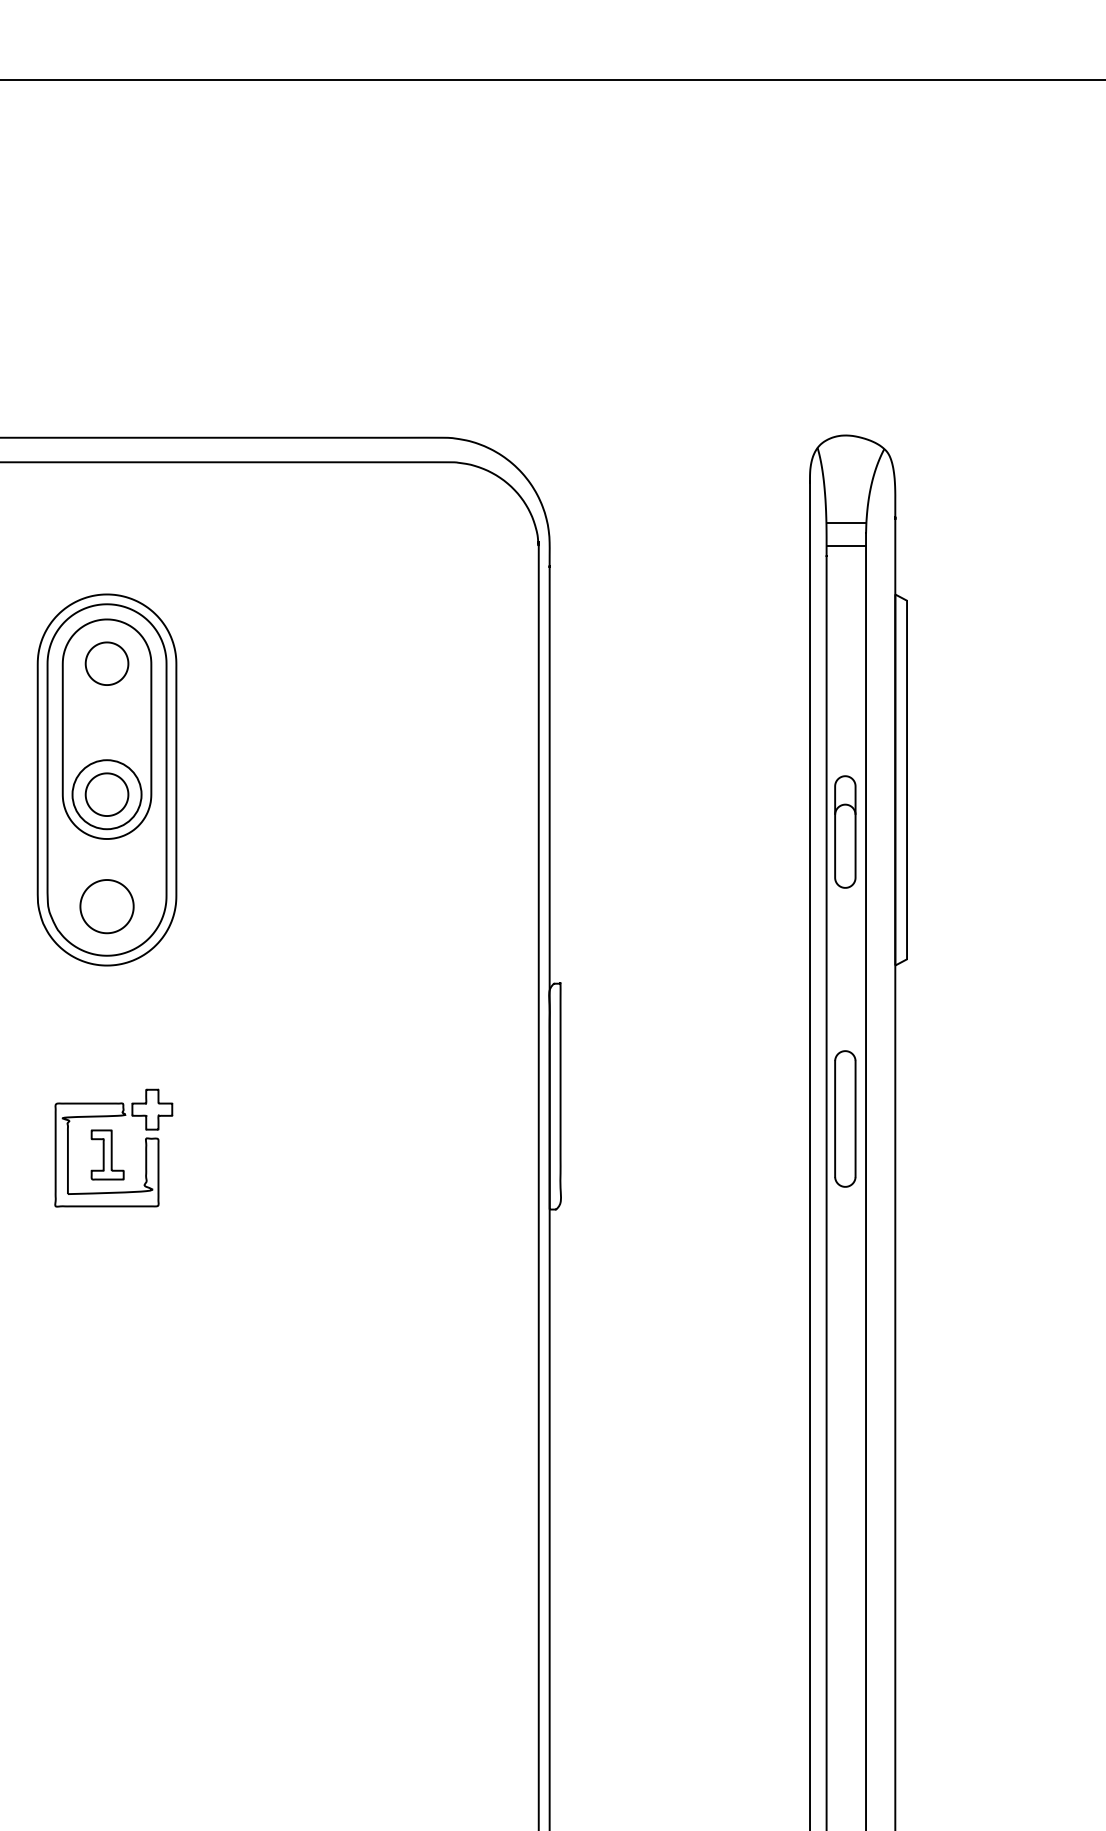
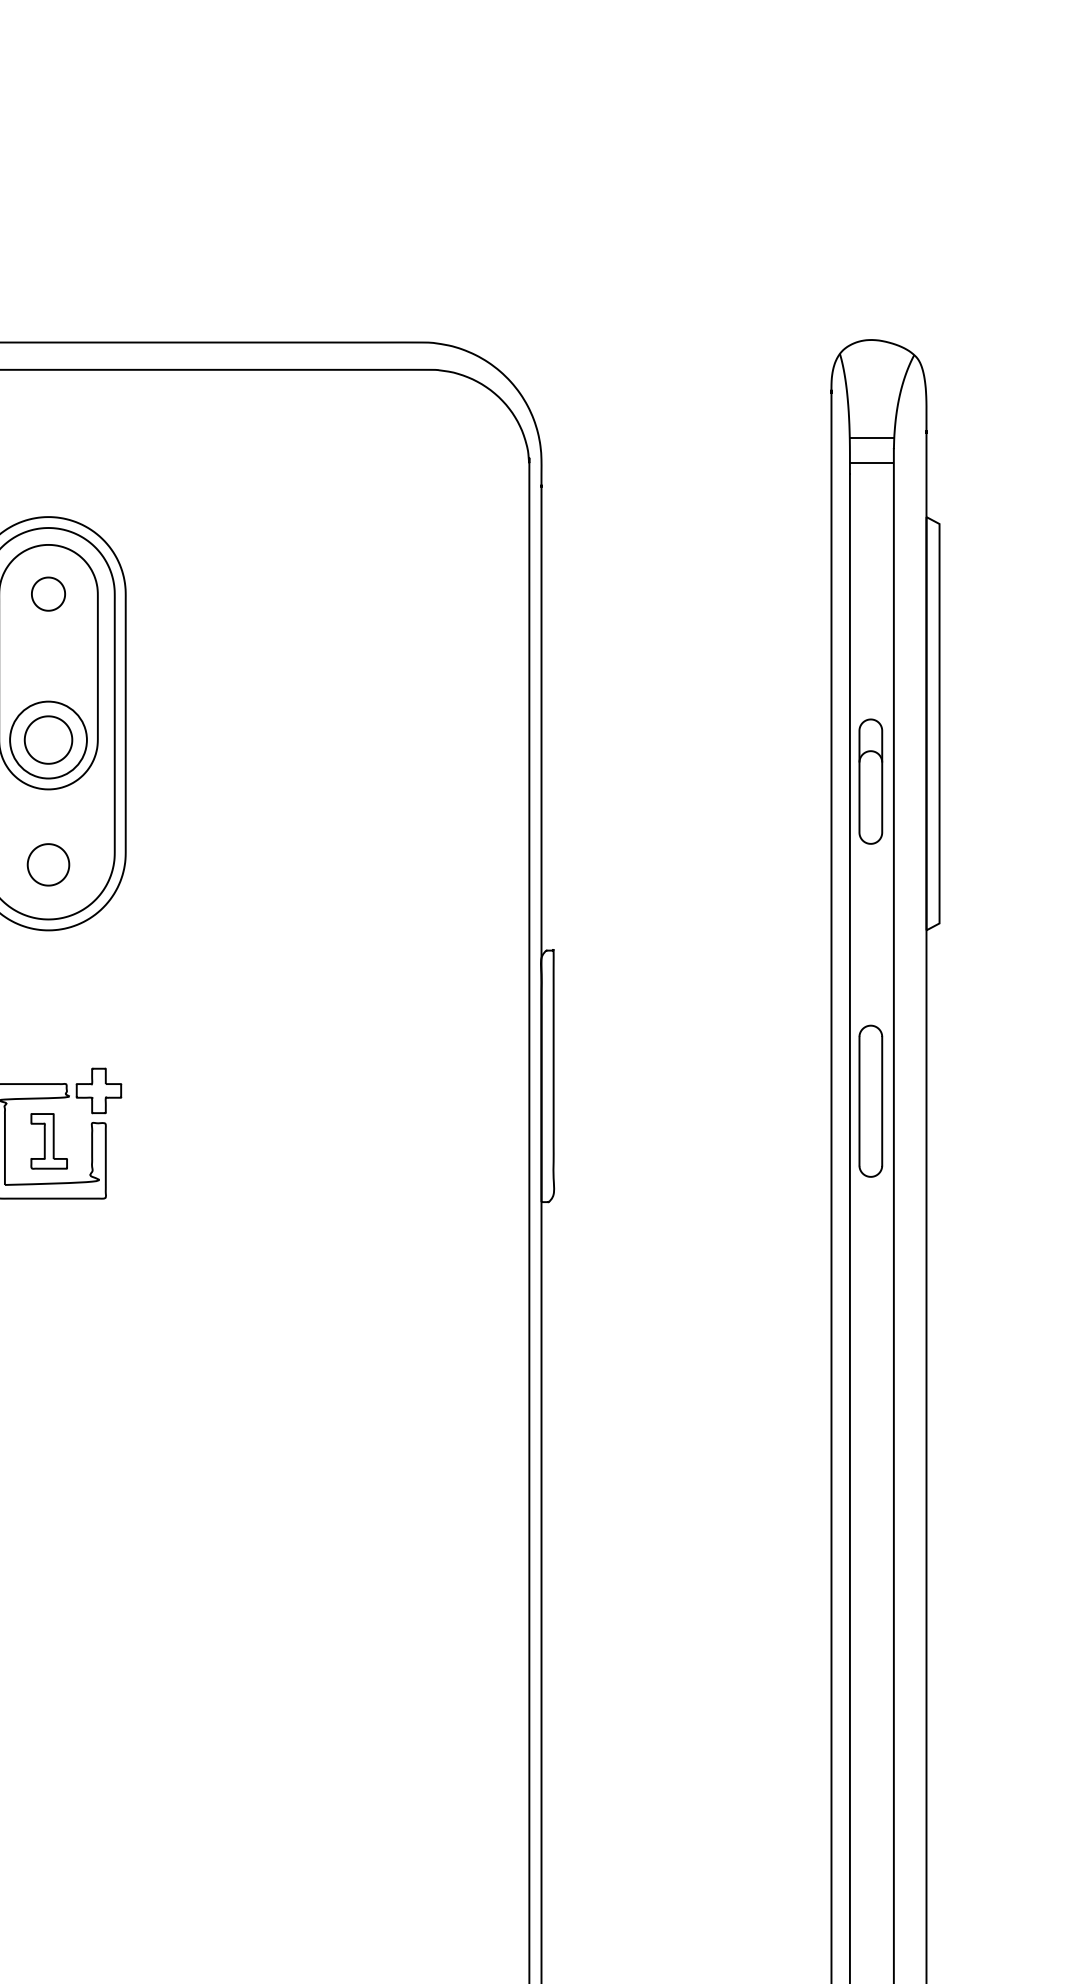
part: (106, 663) -> (47, 593), size x0.7
part: (106, 906) -> (47, 864), size x0.7

